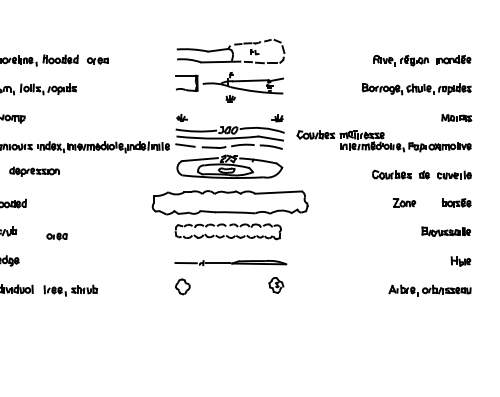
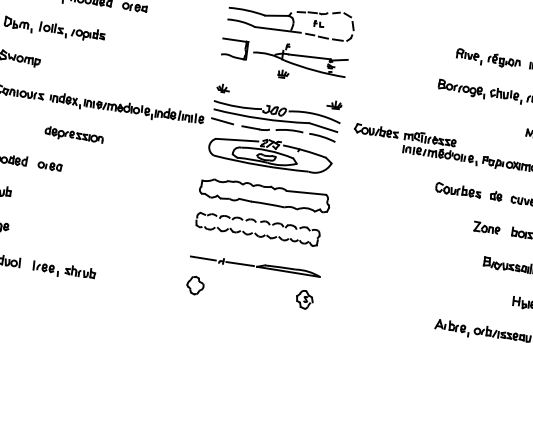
part: (34, 171) -> (74, 135), moved
part: (229, 202) -> (264, 195), size x0.71
part: (404, 202) -> (486, 227), moved
part: (56, 236) -> (49, 166), moved

